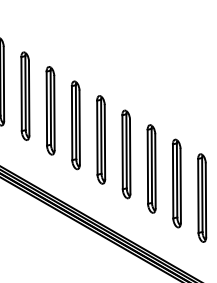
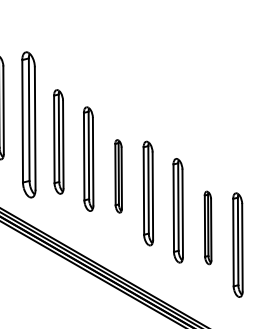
part: (25, 95) -> (29, 123), size x1.4
part: (101, 139) -> (118, 175), size x0.7
part: (176, 183) -> (207, 227), size x0.7

